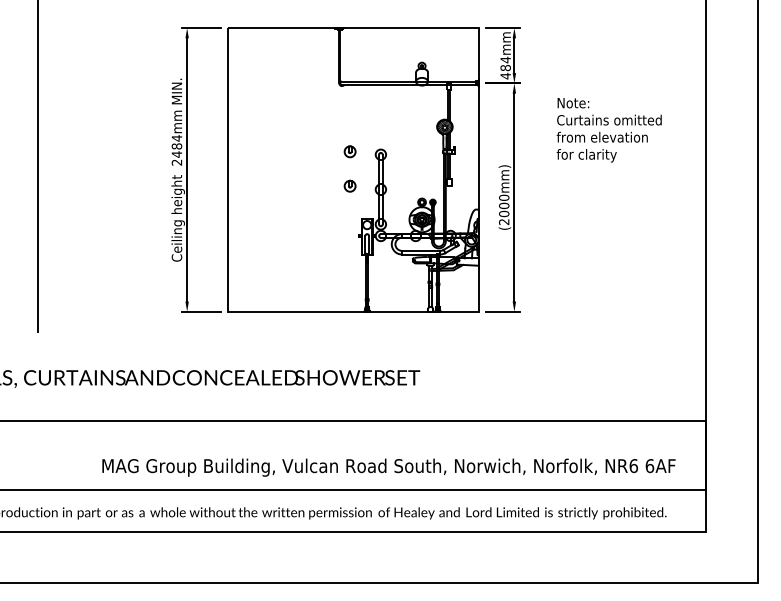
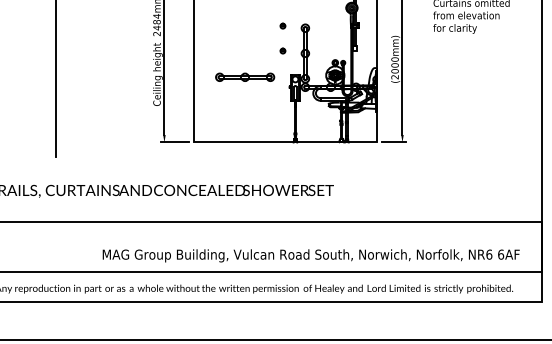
part: (349, 151) -> (282, 25), size x0.62
part: (349, 185) -> (282, 50), size x0.62
part: (297, 222) -> (244, 77), added

